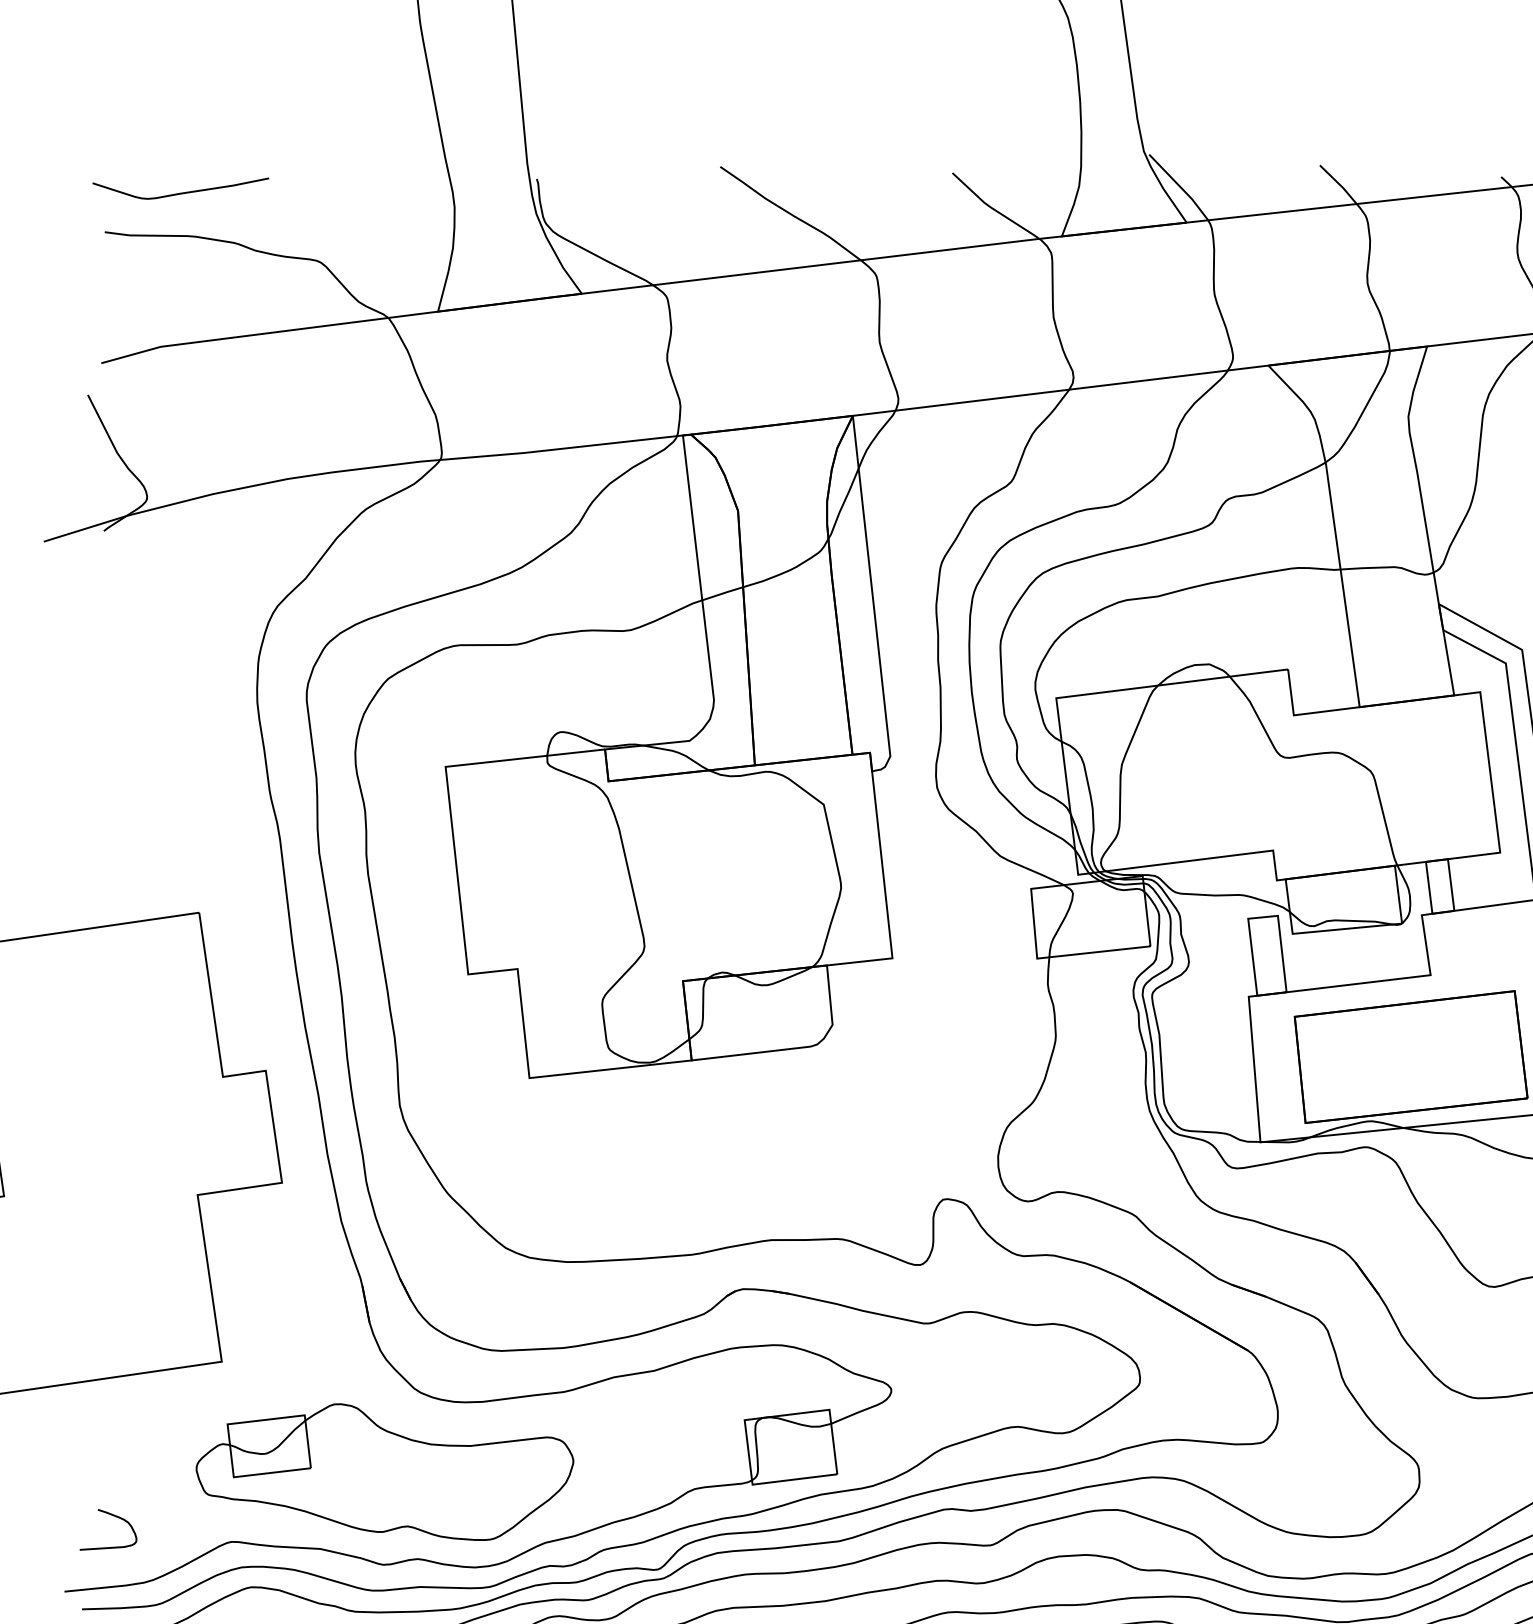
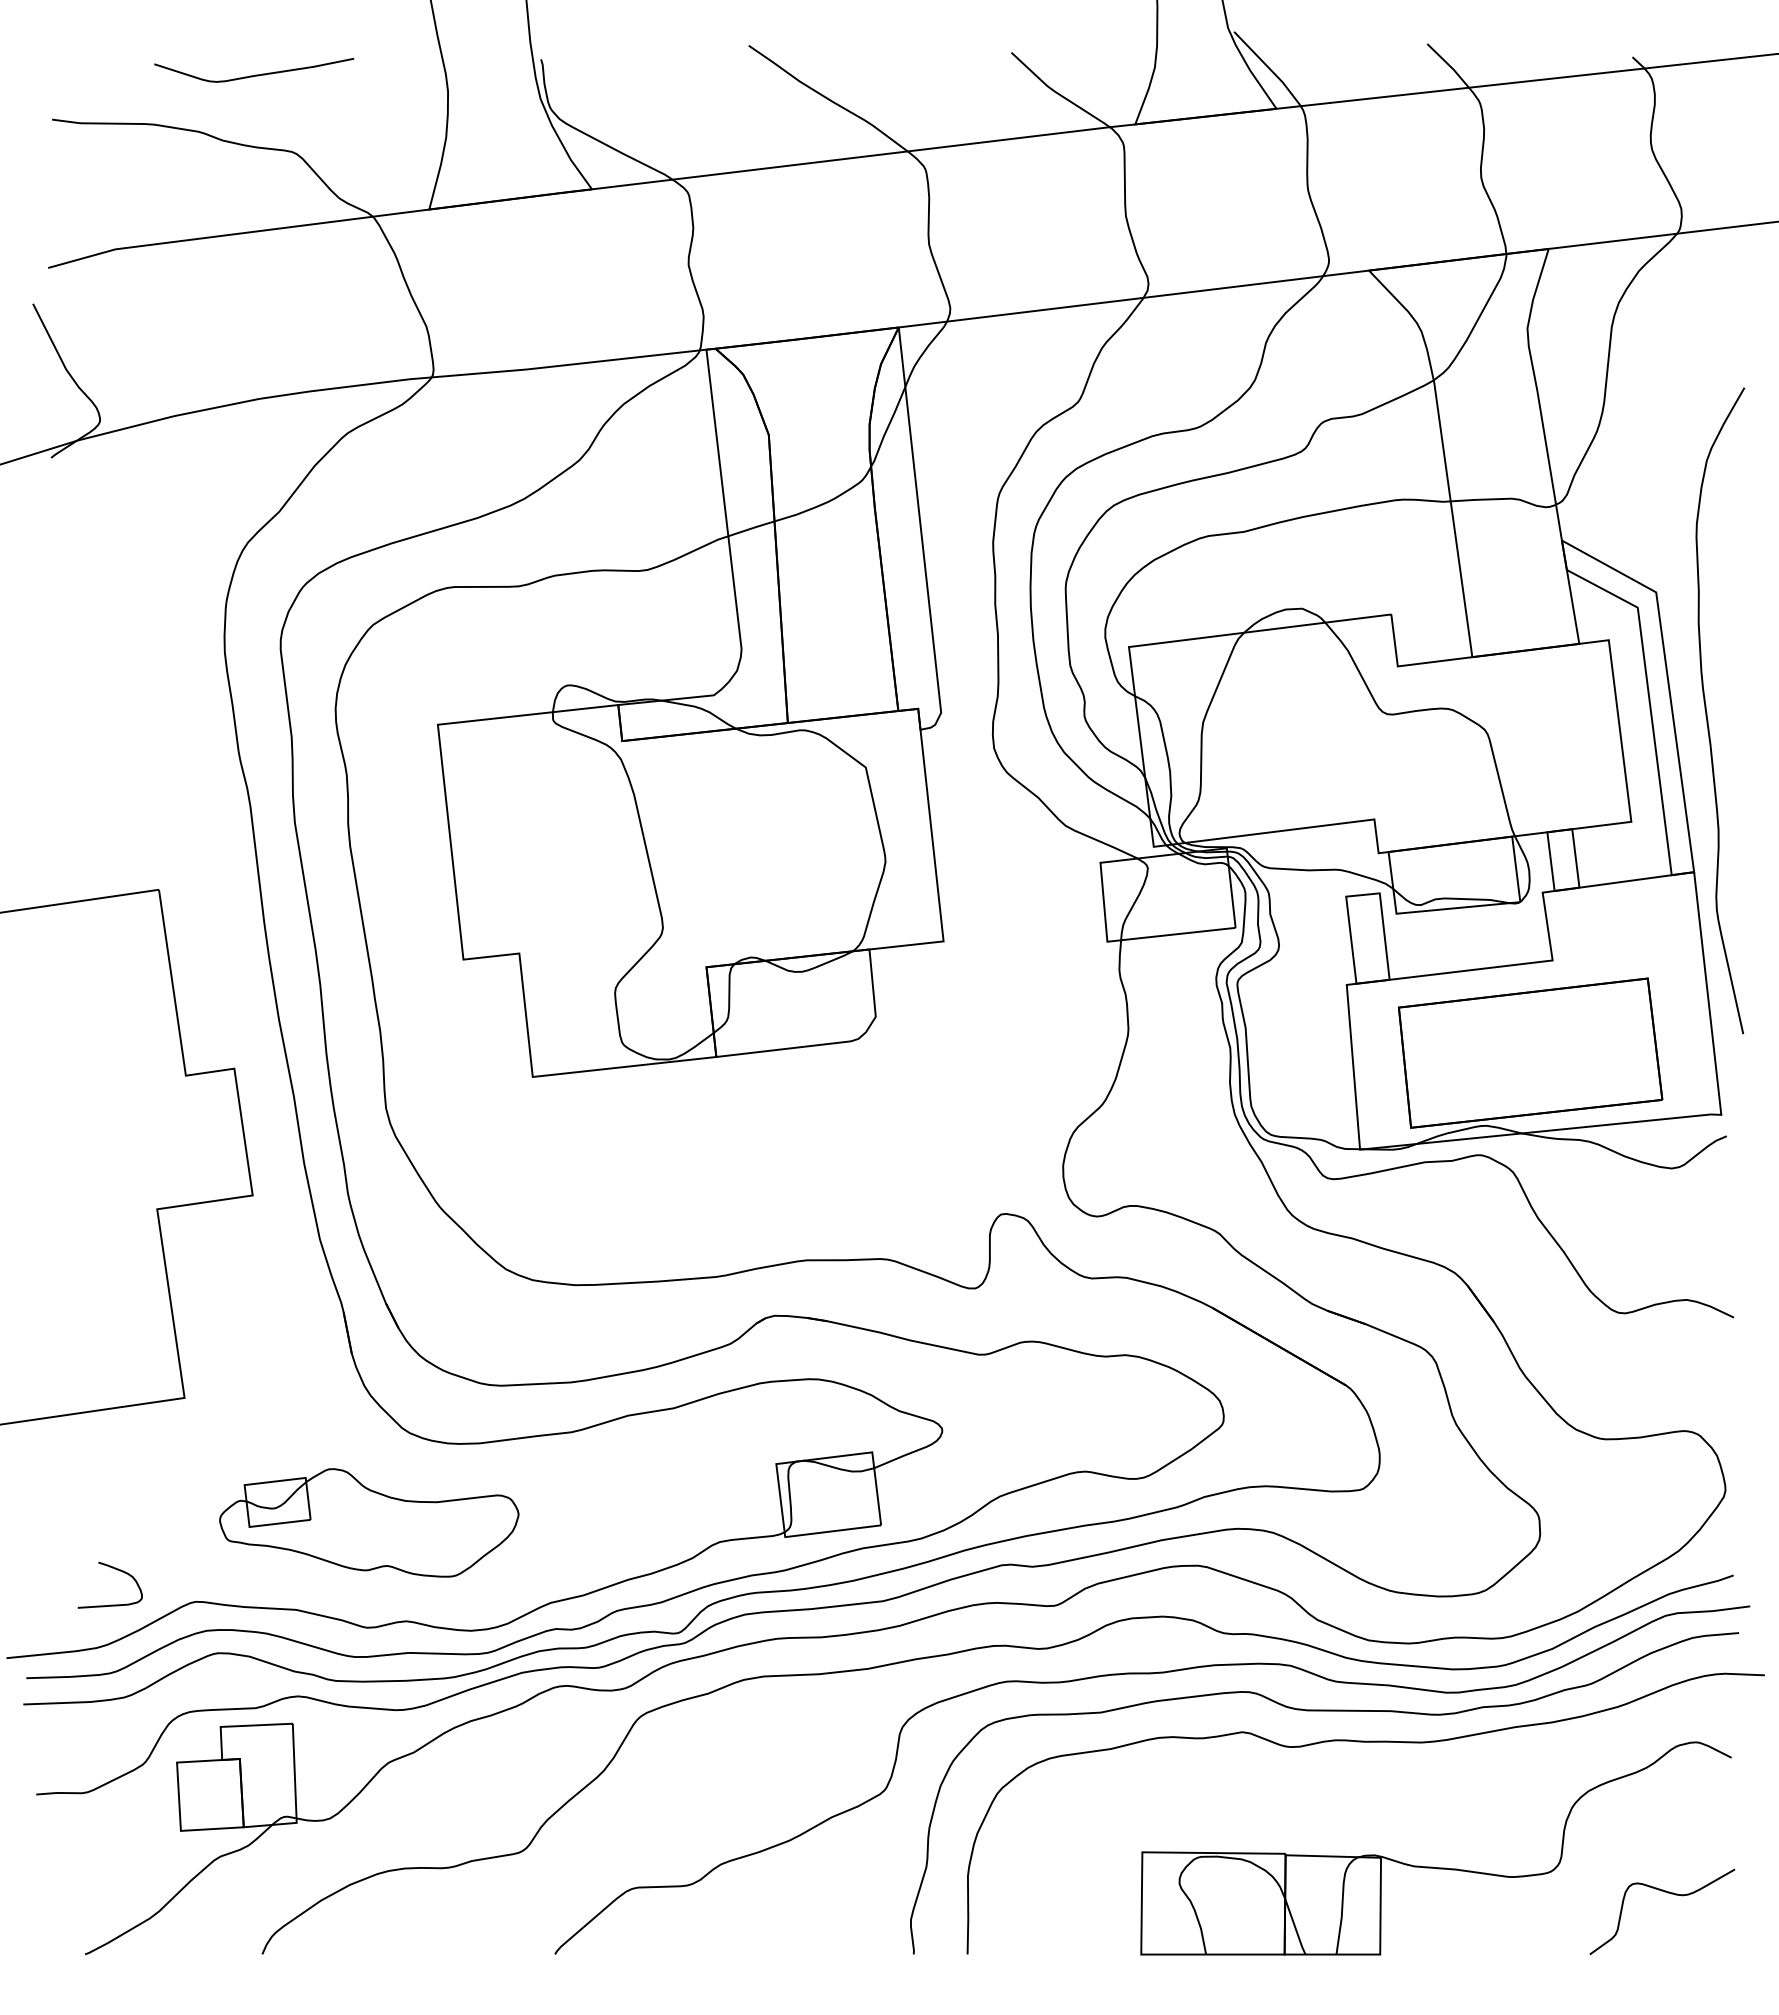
curve: (181, 192) -> (255, 74), moved
part: (385, 1471) -> (369, 1522), size x0.7
curve: (112, 1515) -> (114, 1569), moved

